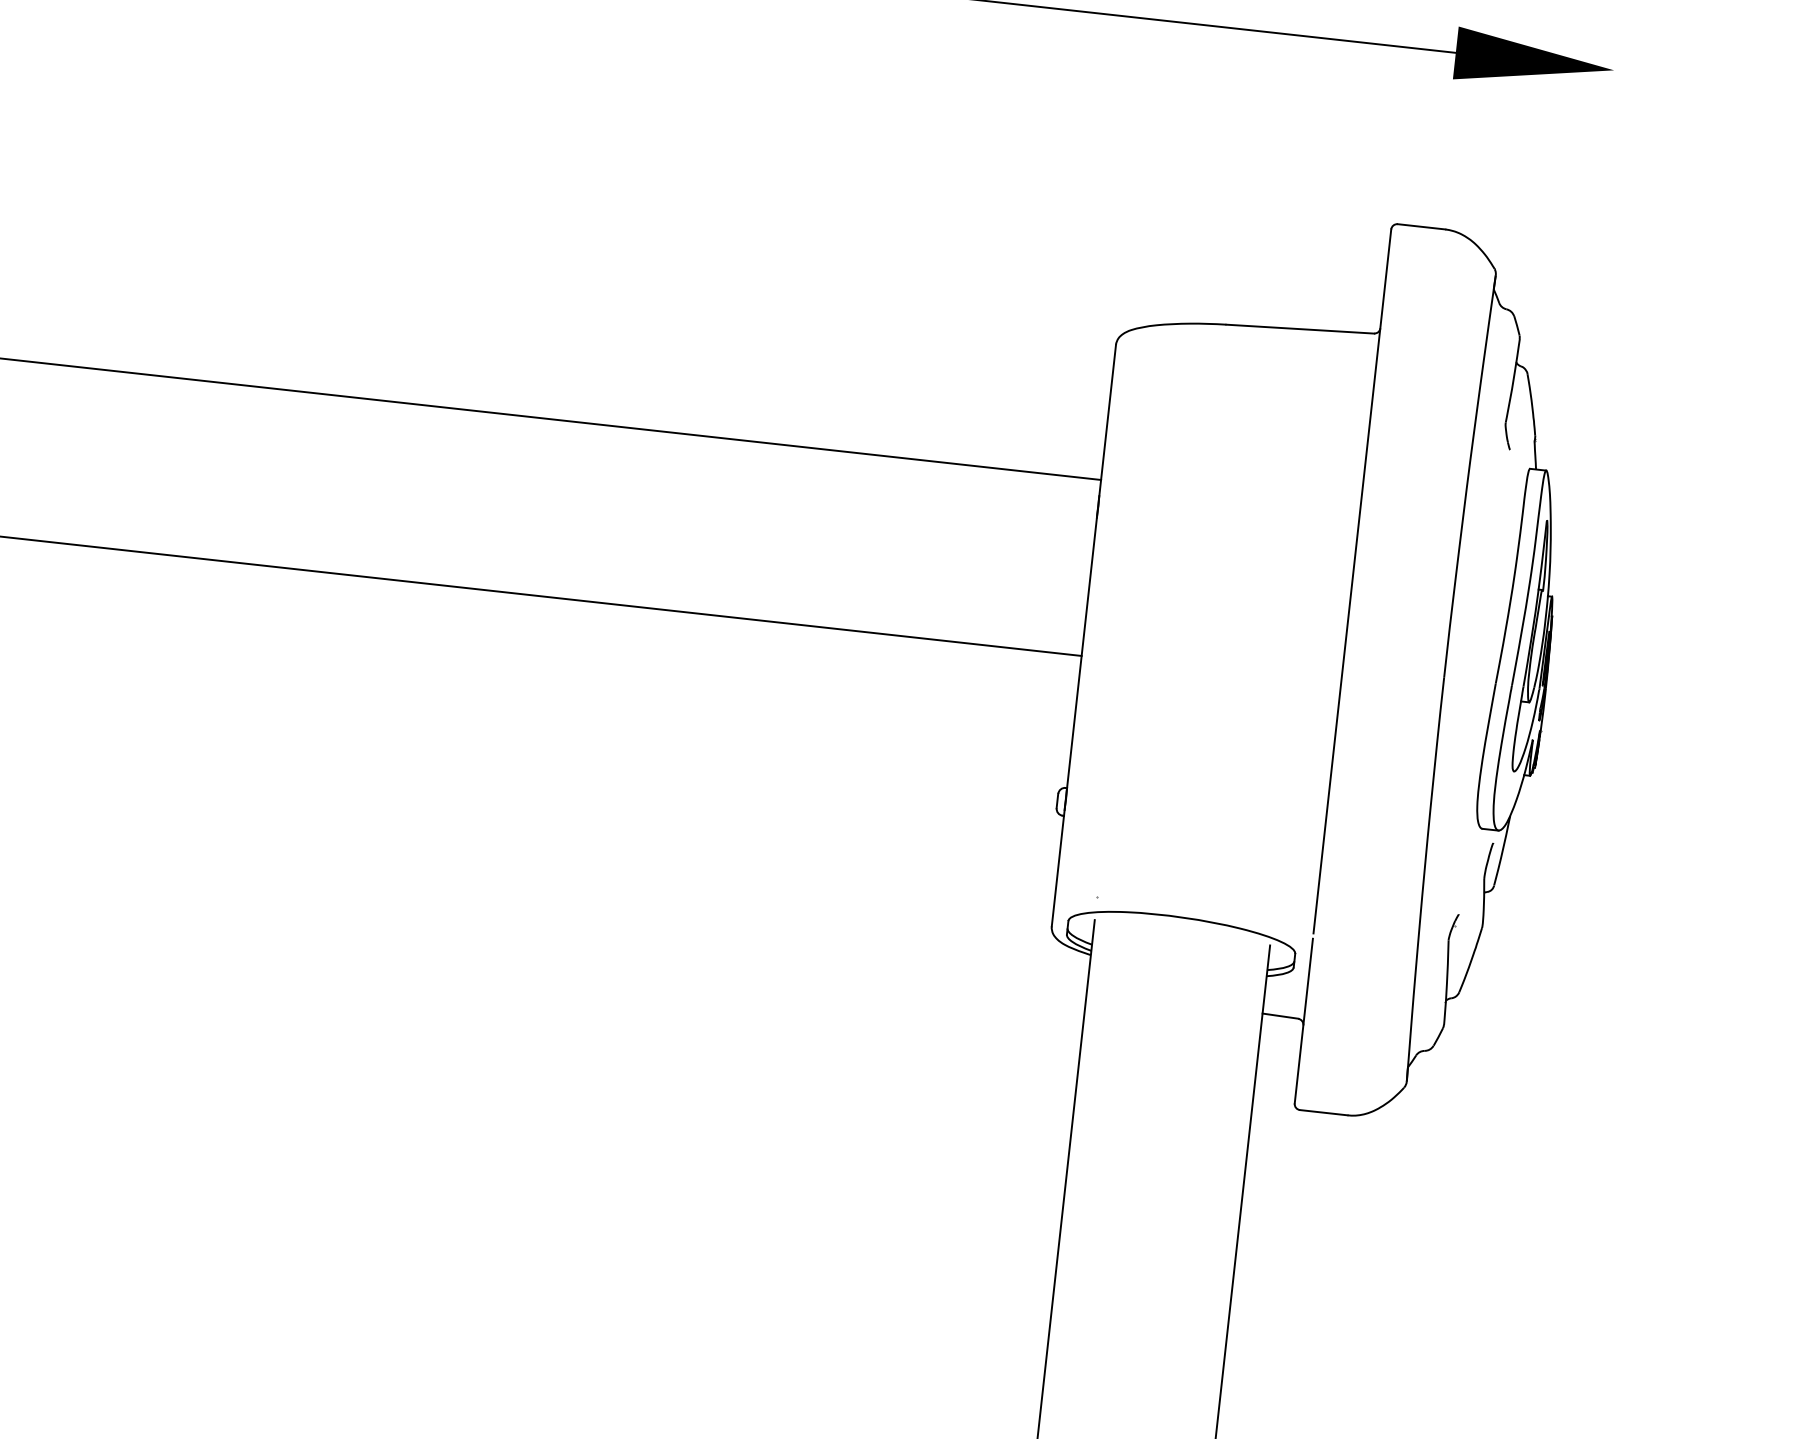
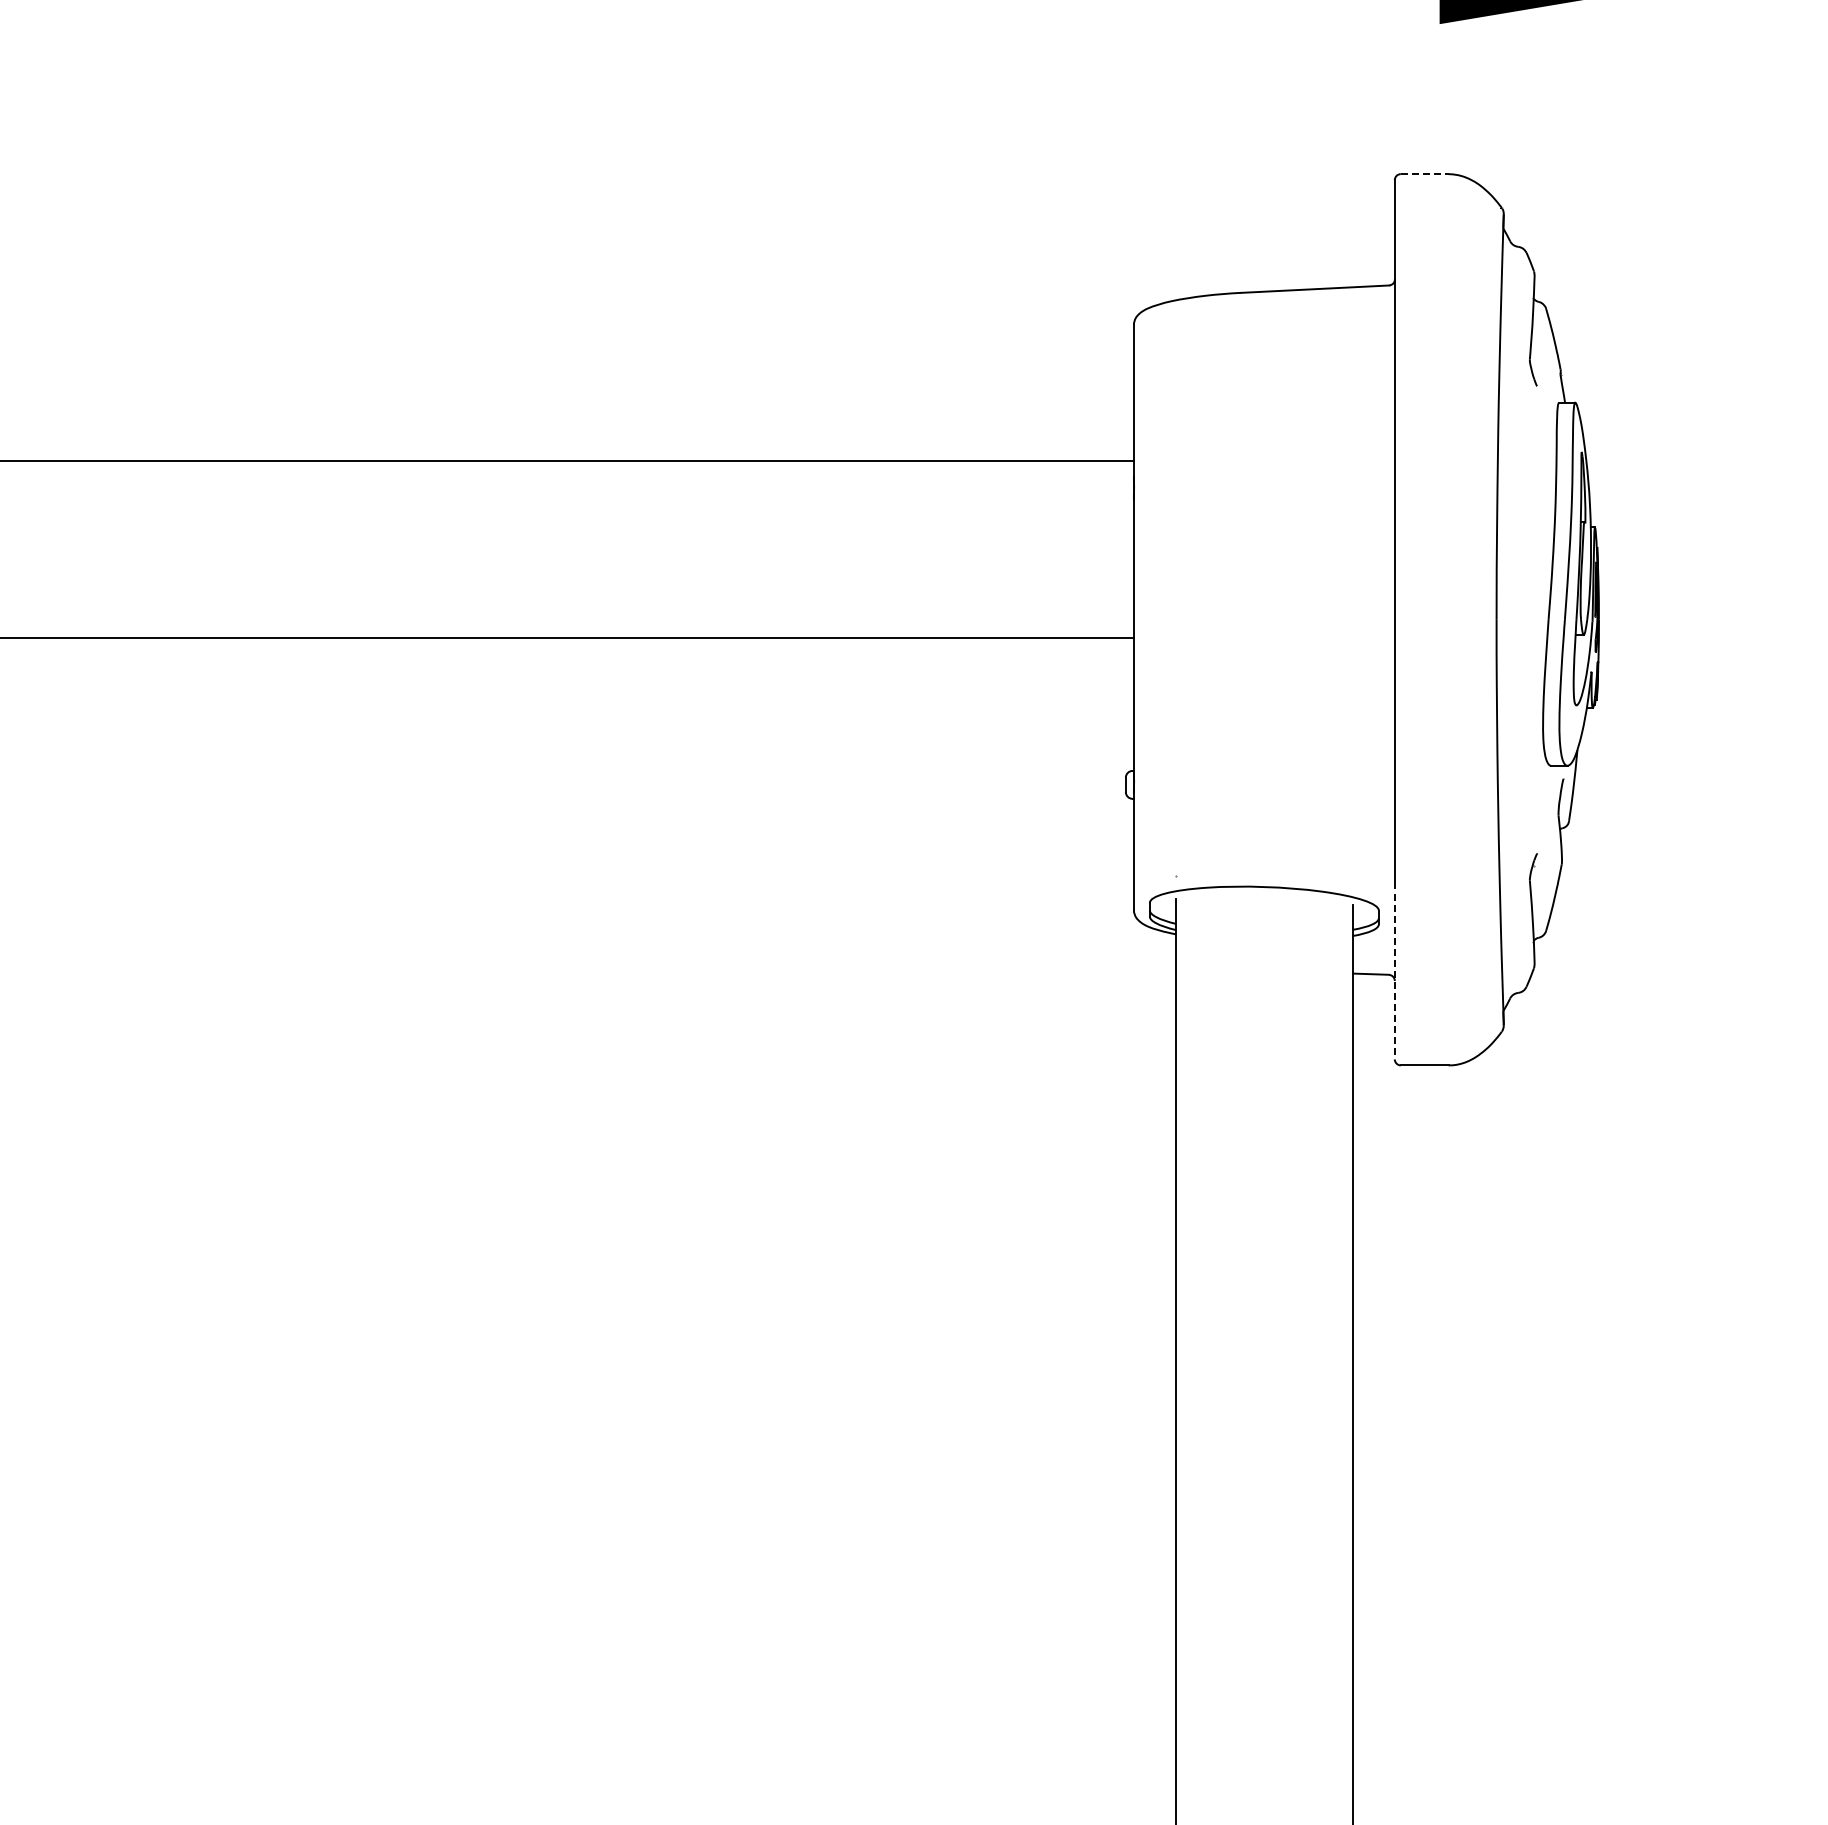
line: (1421, 227) -> (1424, 174), solid -> dashed
line: (1303, 1021) -> (1394, 976), solid -> dashed

